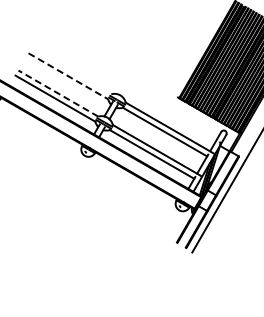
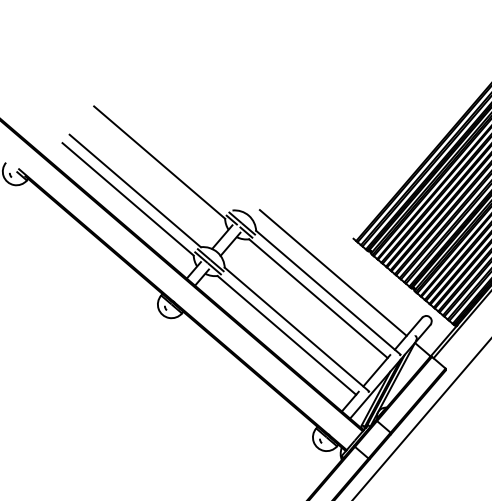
line: (68, 76) -> (159, 162), dashed -> solid
line: (58, 93) -> (135, 190), dashed -> solid
line: (169, 116) -> (332, 271), added

